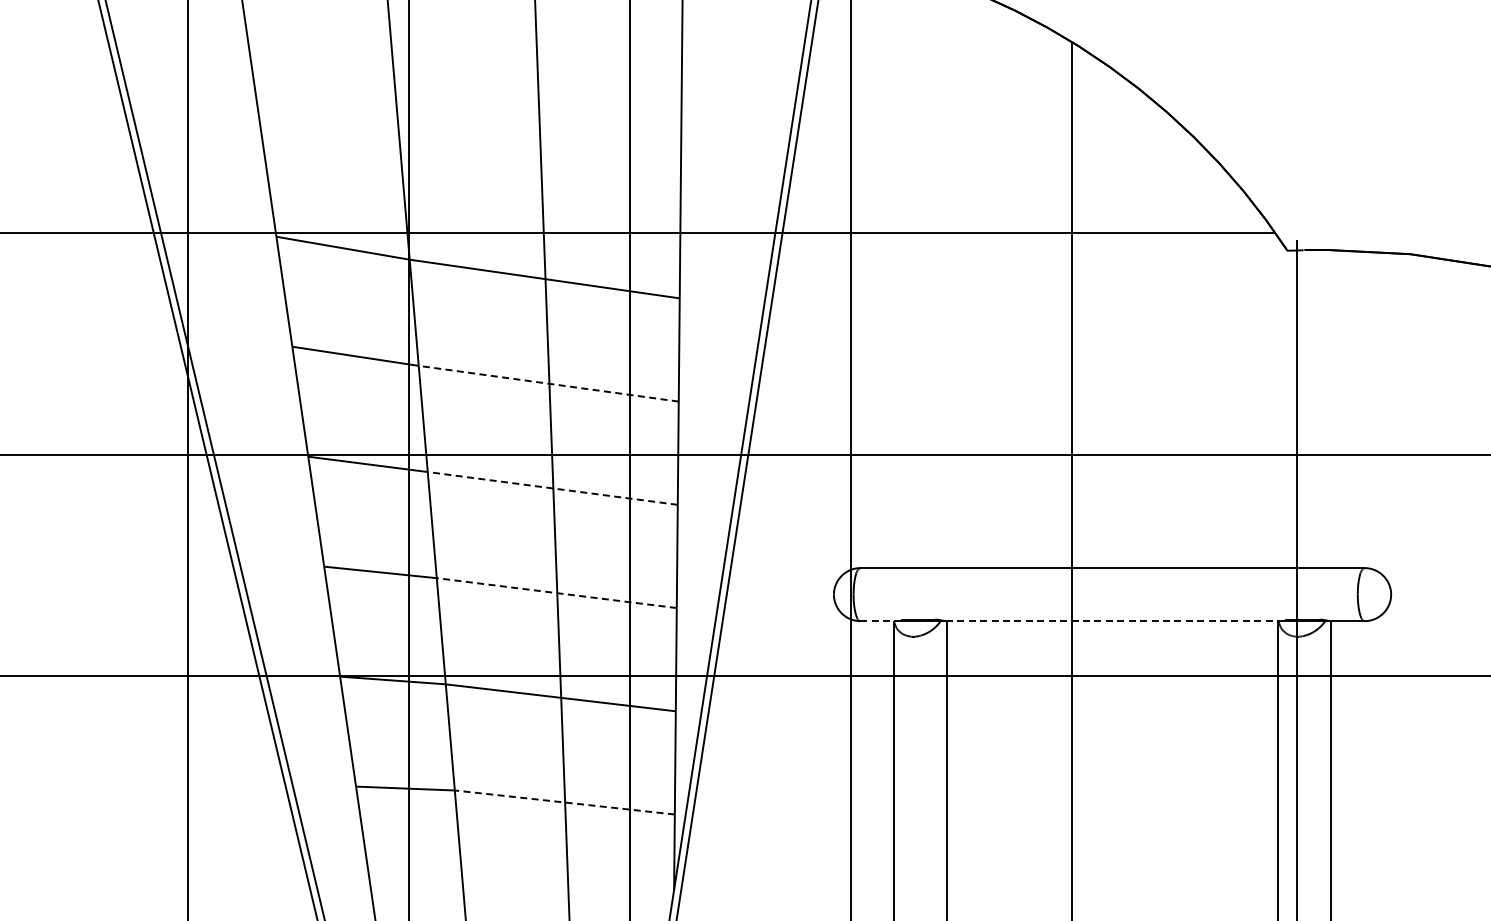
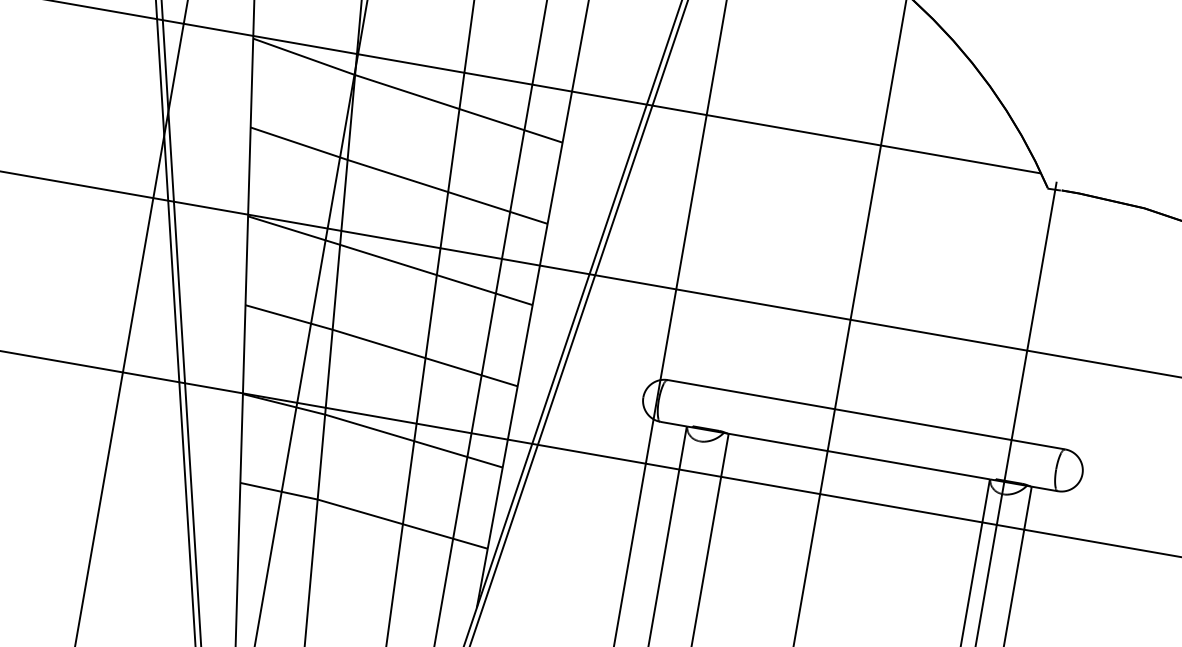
line: (548, 383) -> (447, 191), dashed -> solid
line: (552, 488) -> (436, 274), dashed -> solid
line: (556, 593) -> (424, 358), dashed -> solid
line: (877, 621) -> (674, 424), dashed -> solid
line: (1112, 621) -> (859, 456), dashed -> solid
line: (564, 802) -> (402, 524), dashed -> solid

